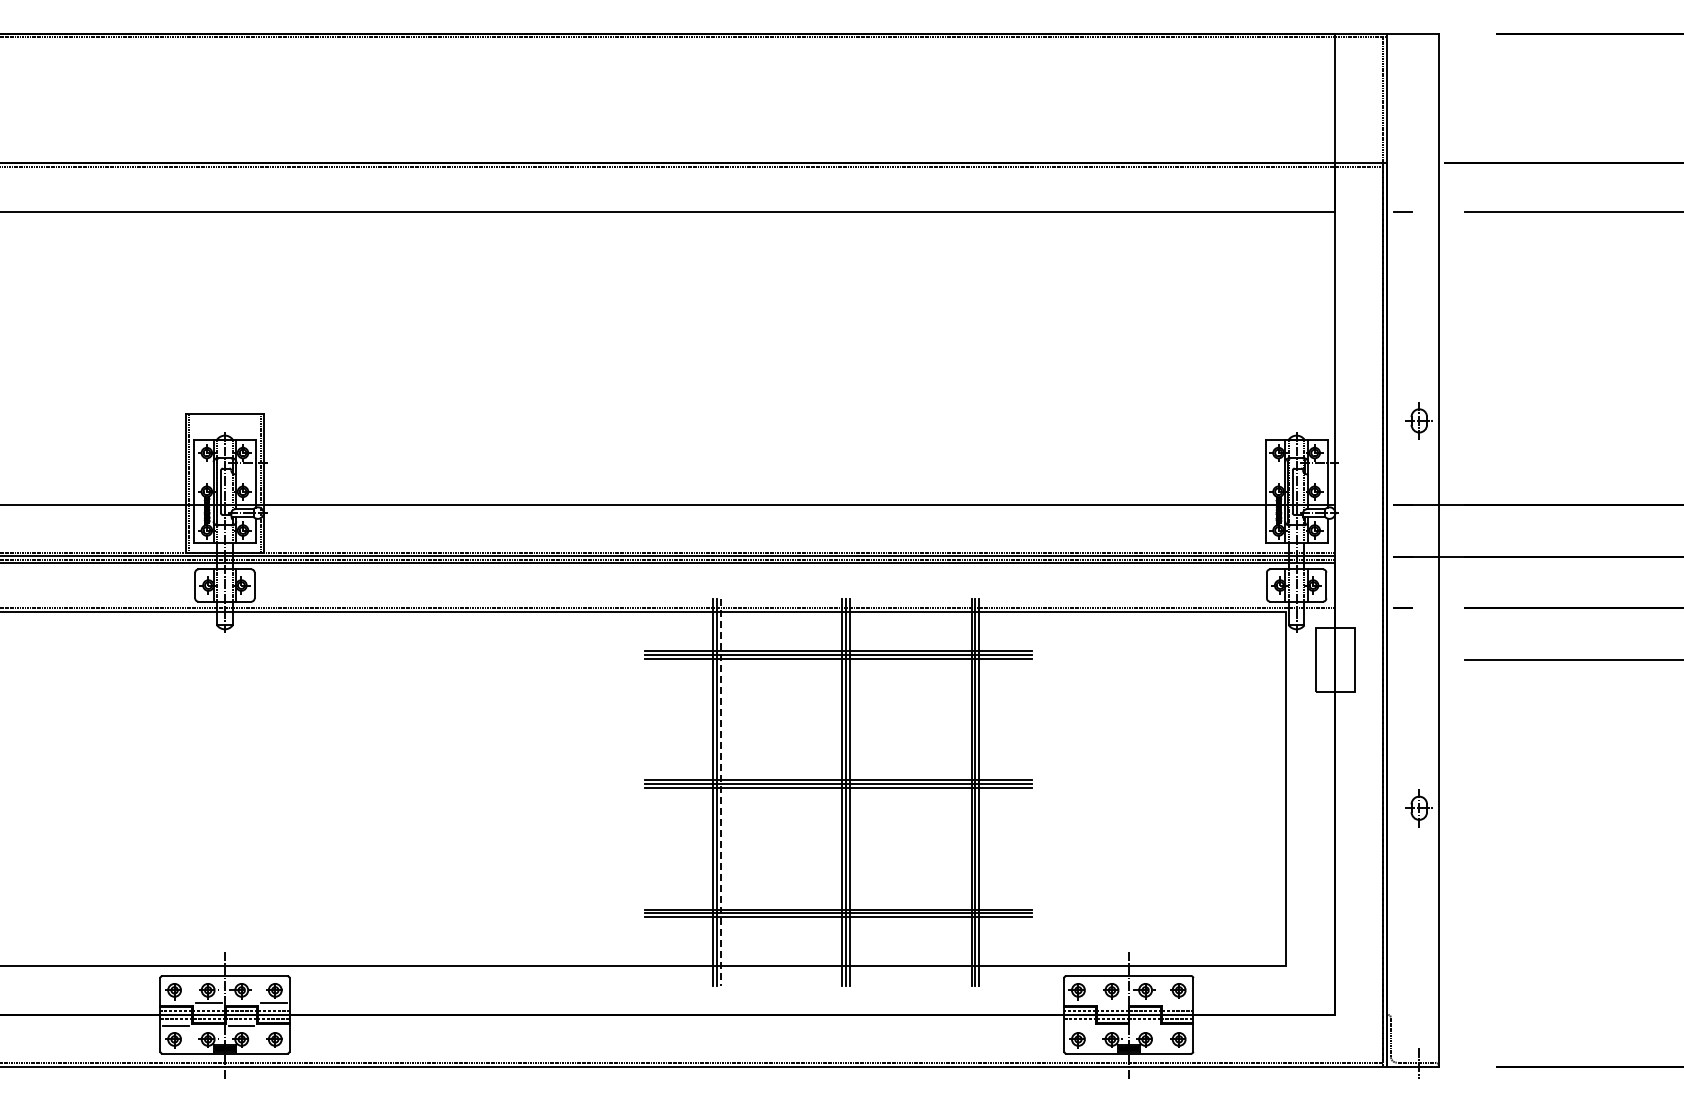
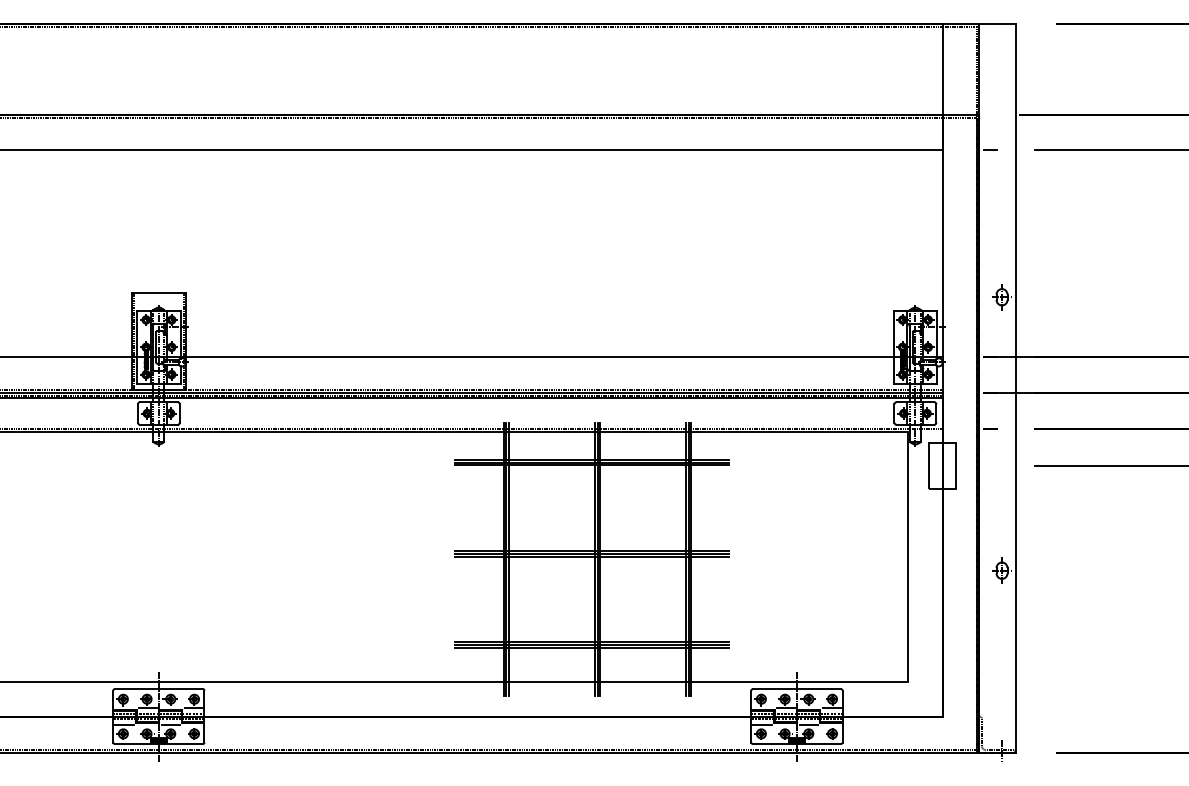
line: (721, 792) -> (509, 559), dashed -> solid
line: (1112, 1003) -> (785, 708), added
line: (1177, 1003) -> (831, 708), added
line: (1079, 1026) -> (762, 724), added
line: (1145, 1026) -> (808, 724), added

